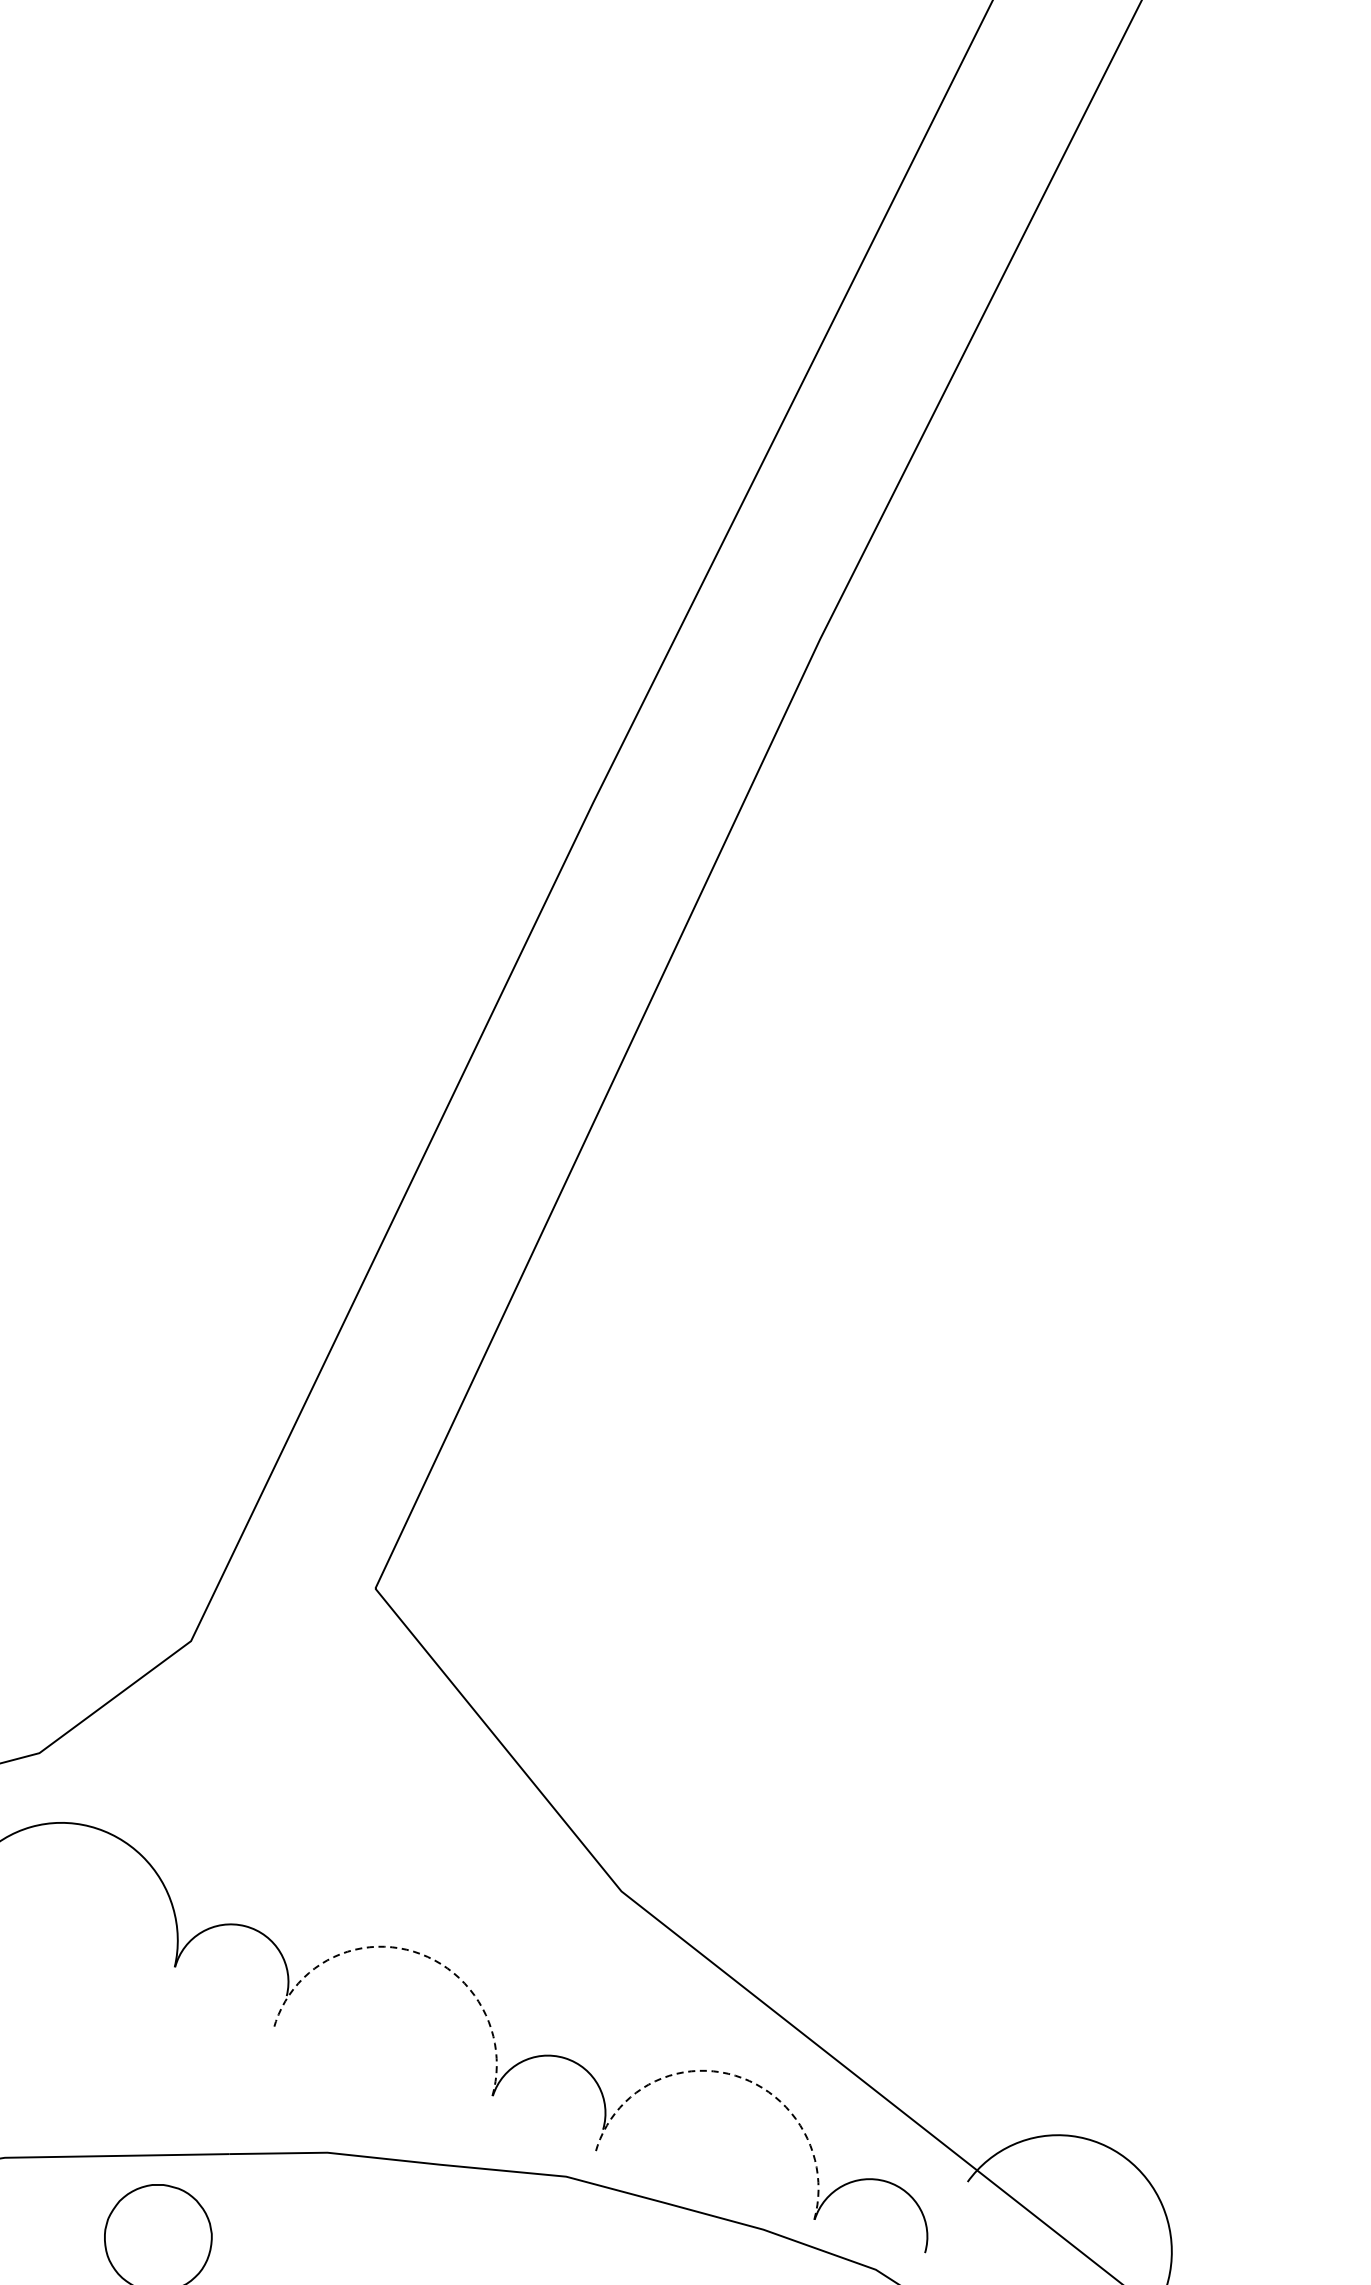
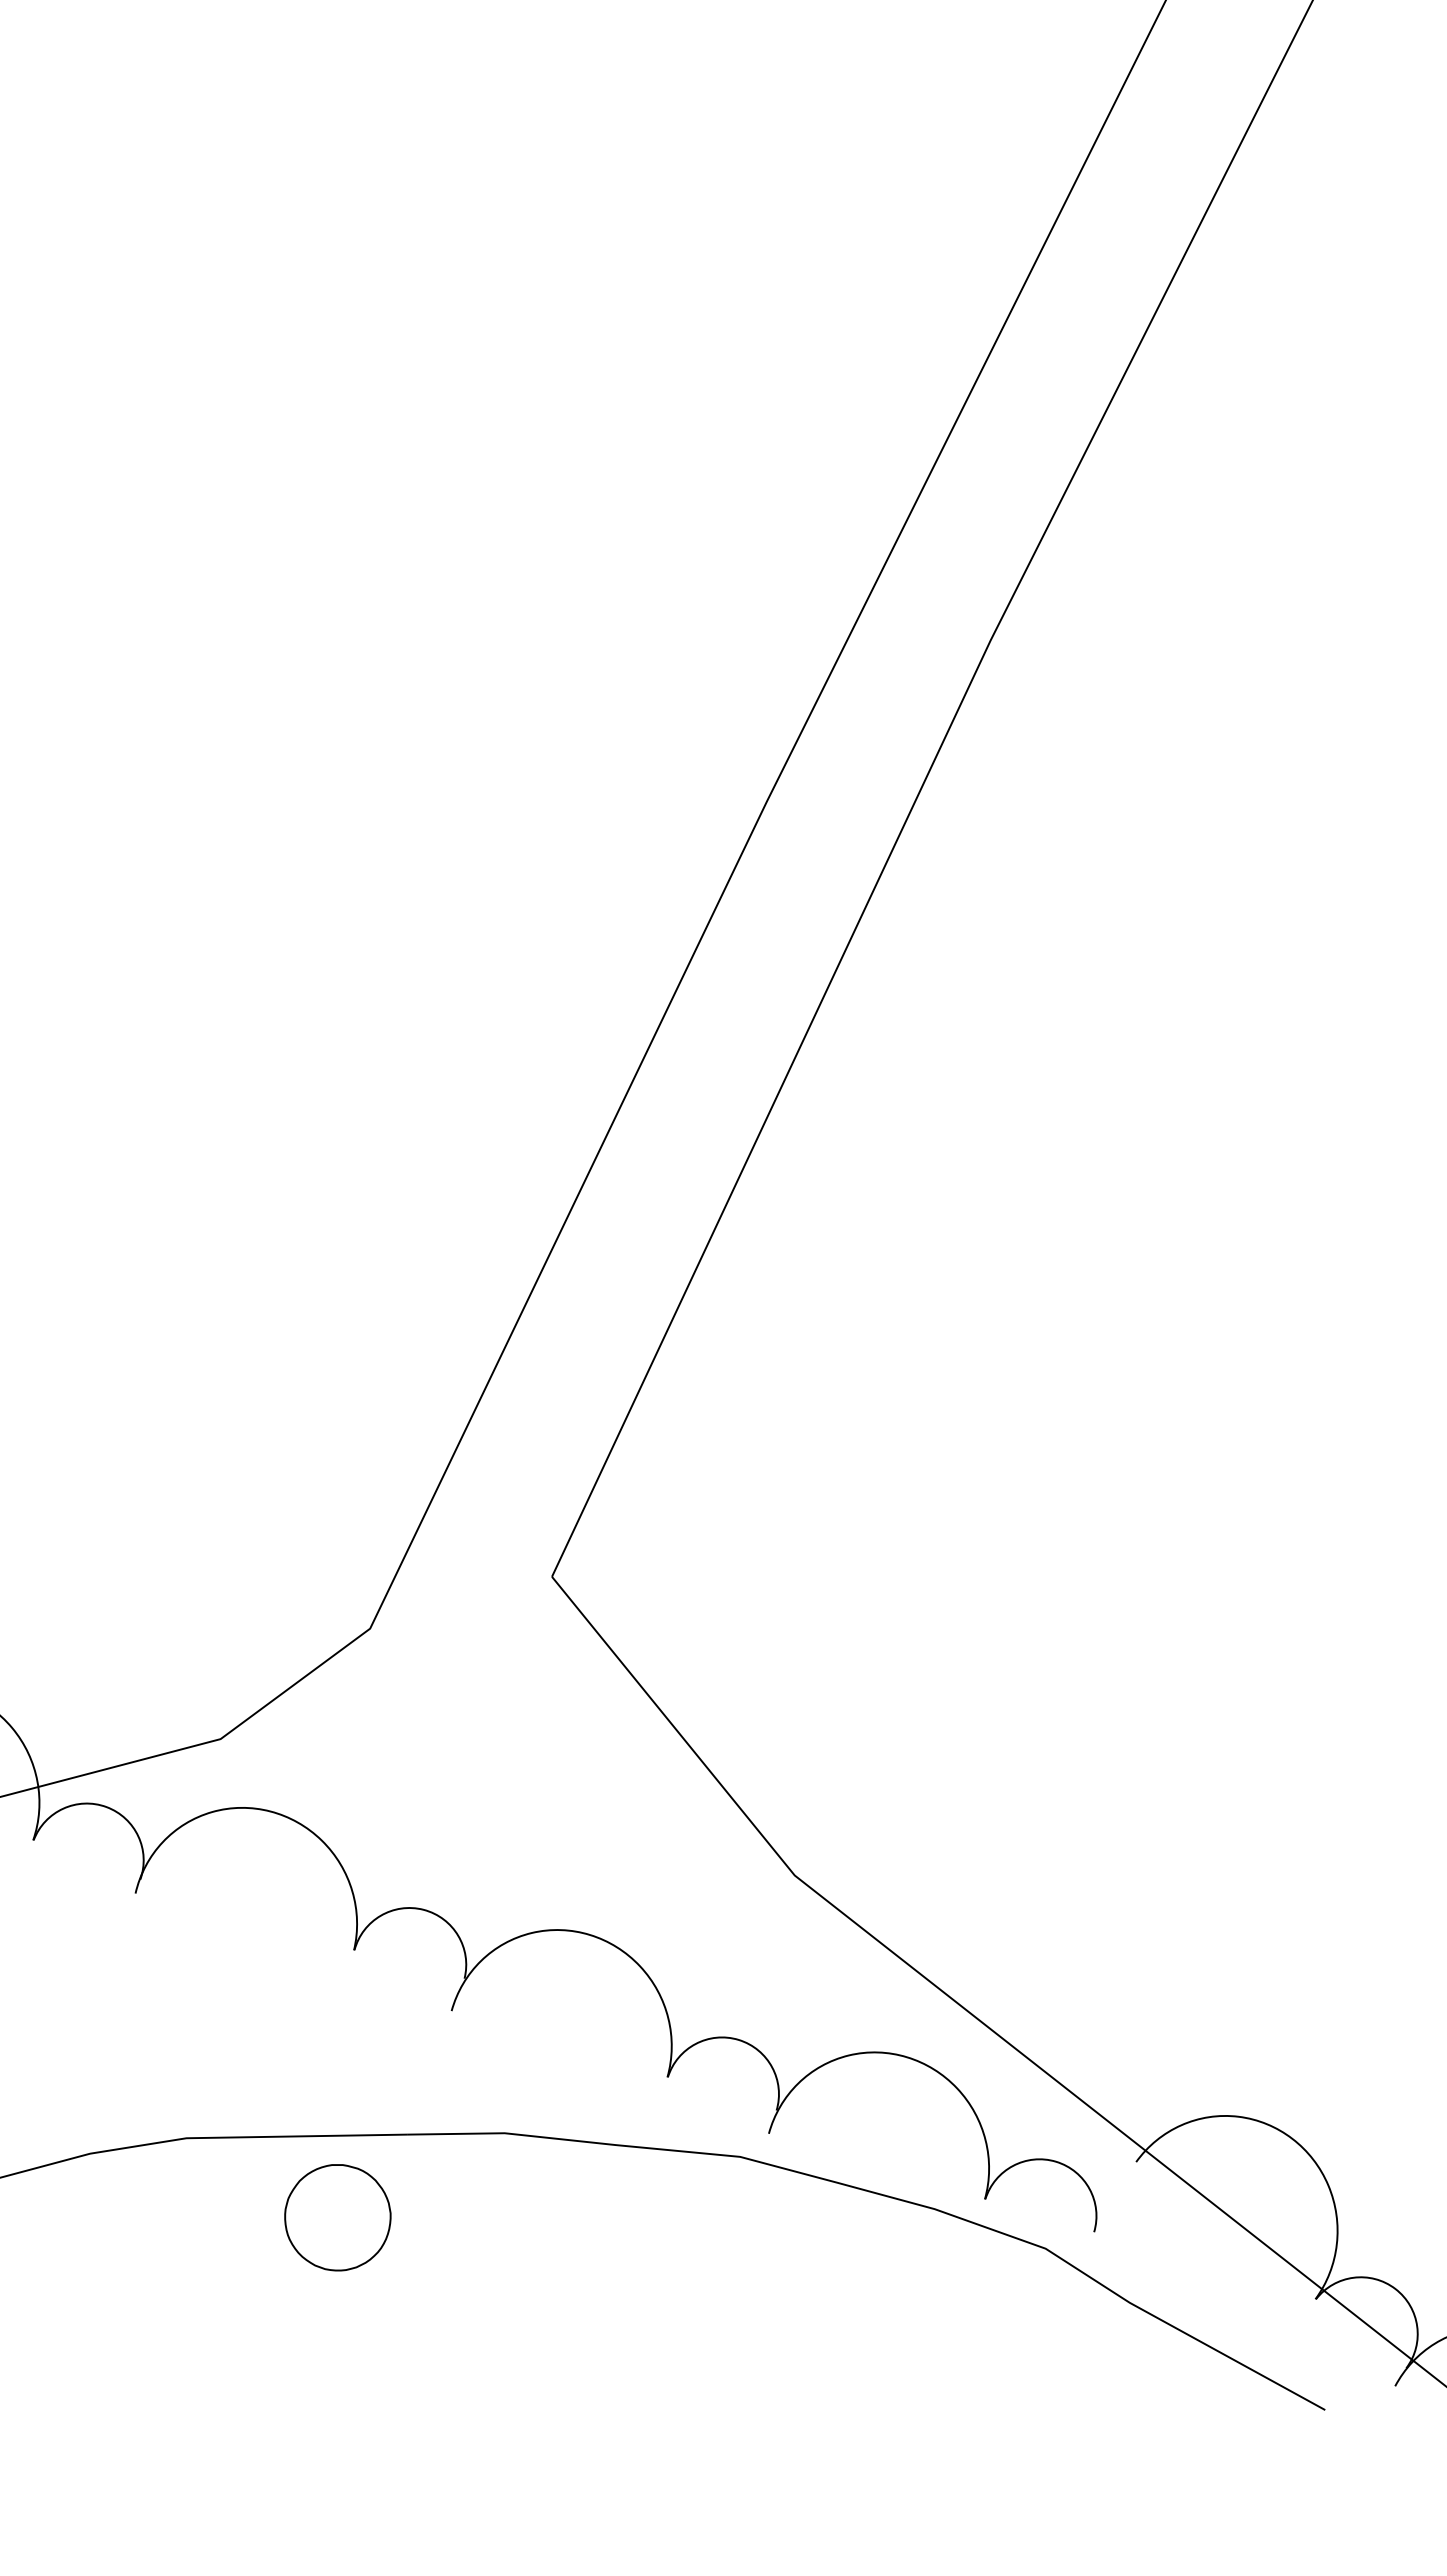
arc: (414, 1952) -> (590, 1935), dashed -> solid
arc: (735, 2075) -> (907, 2057), dashed -> solid

